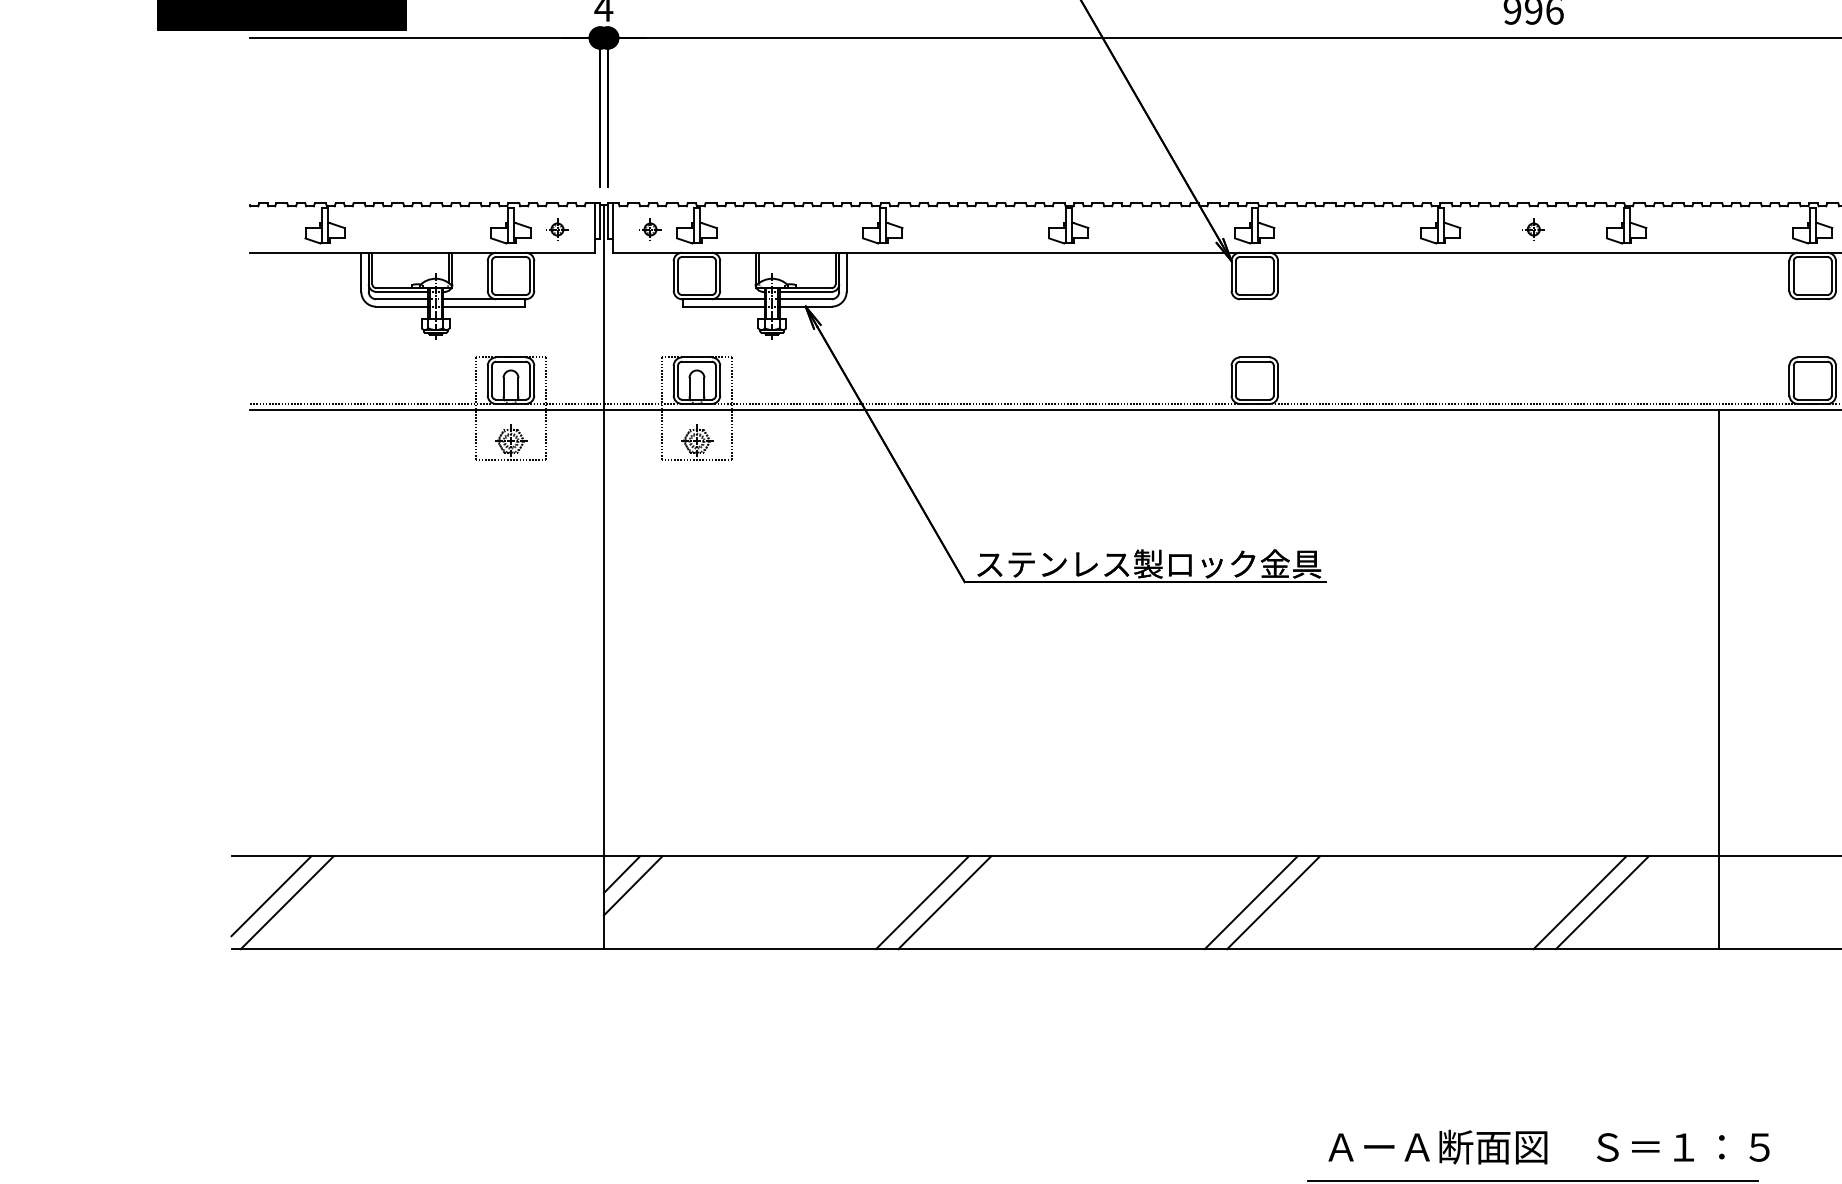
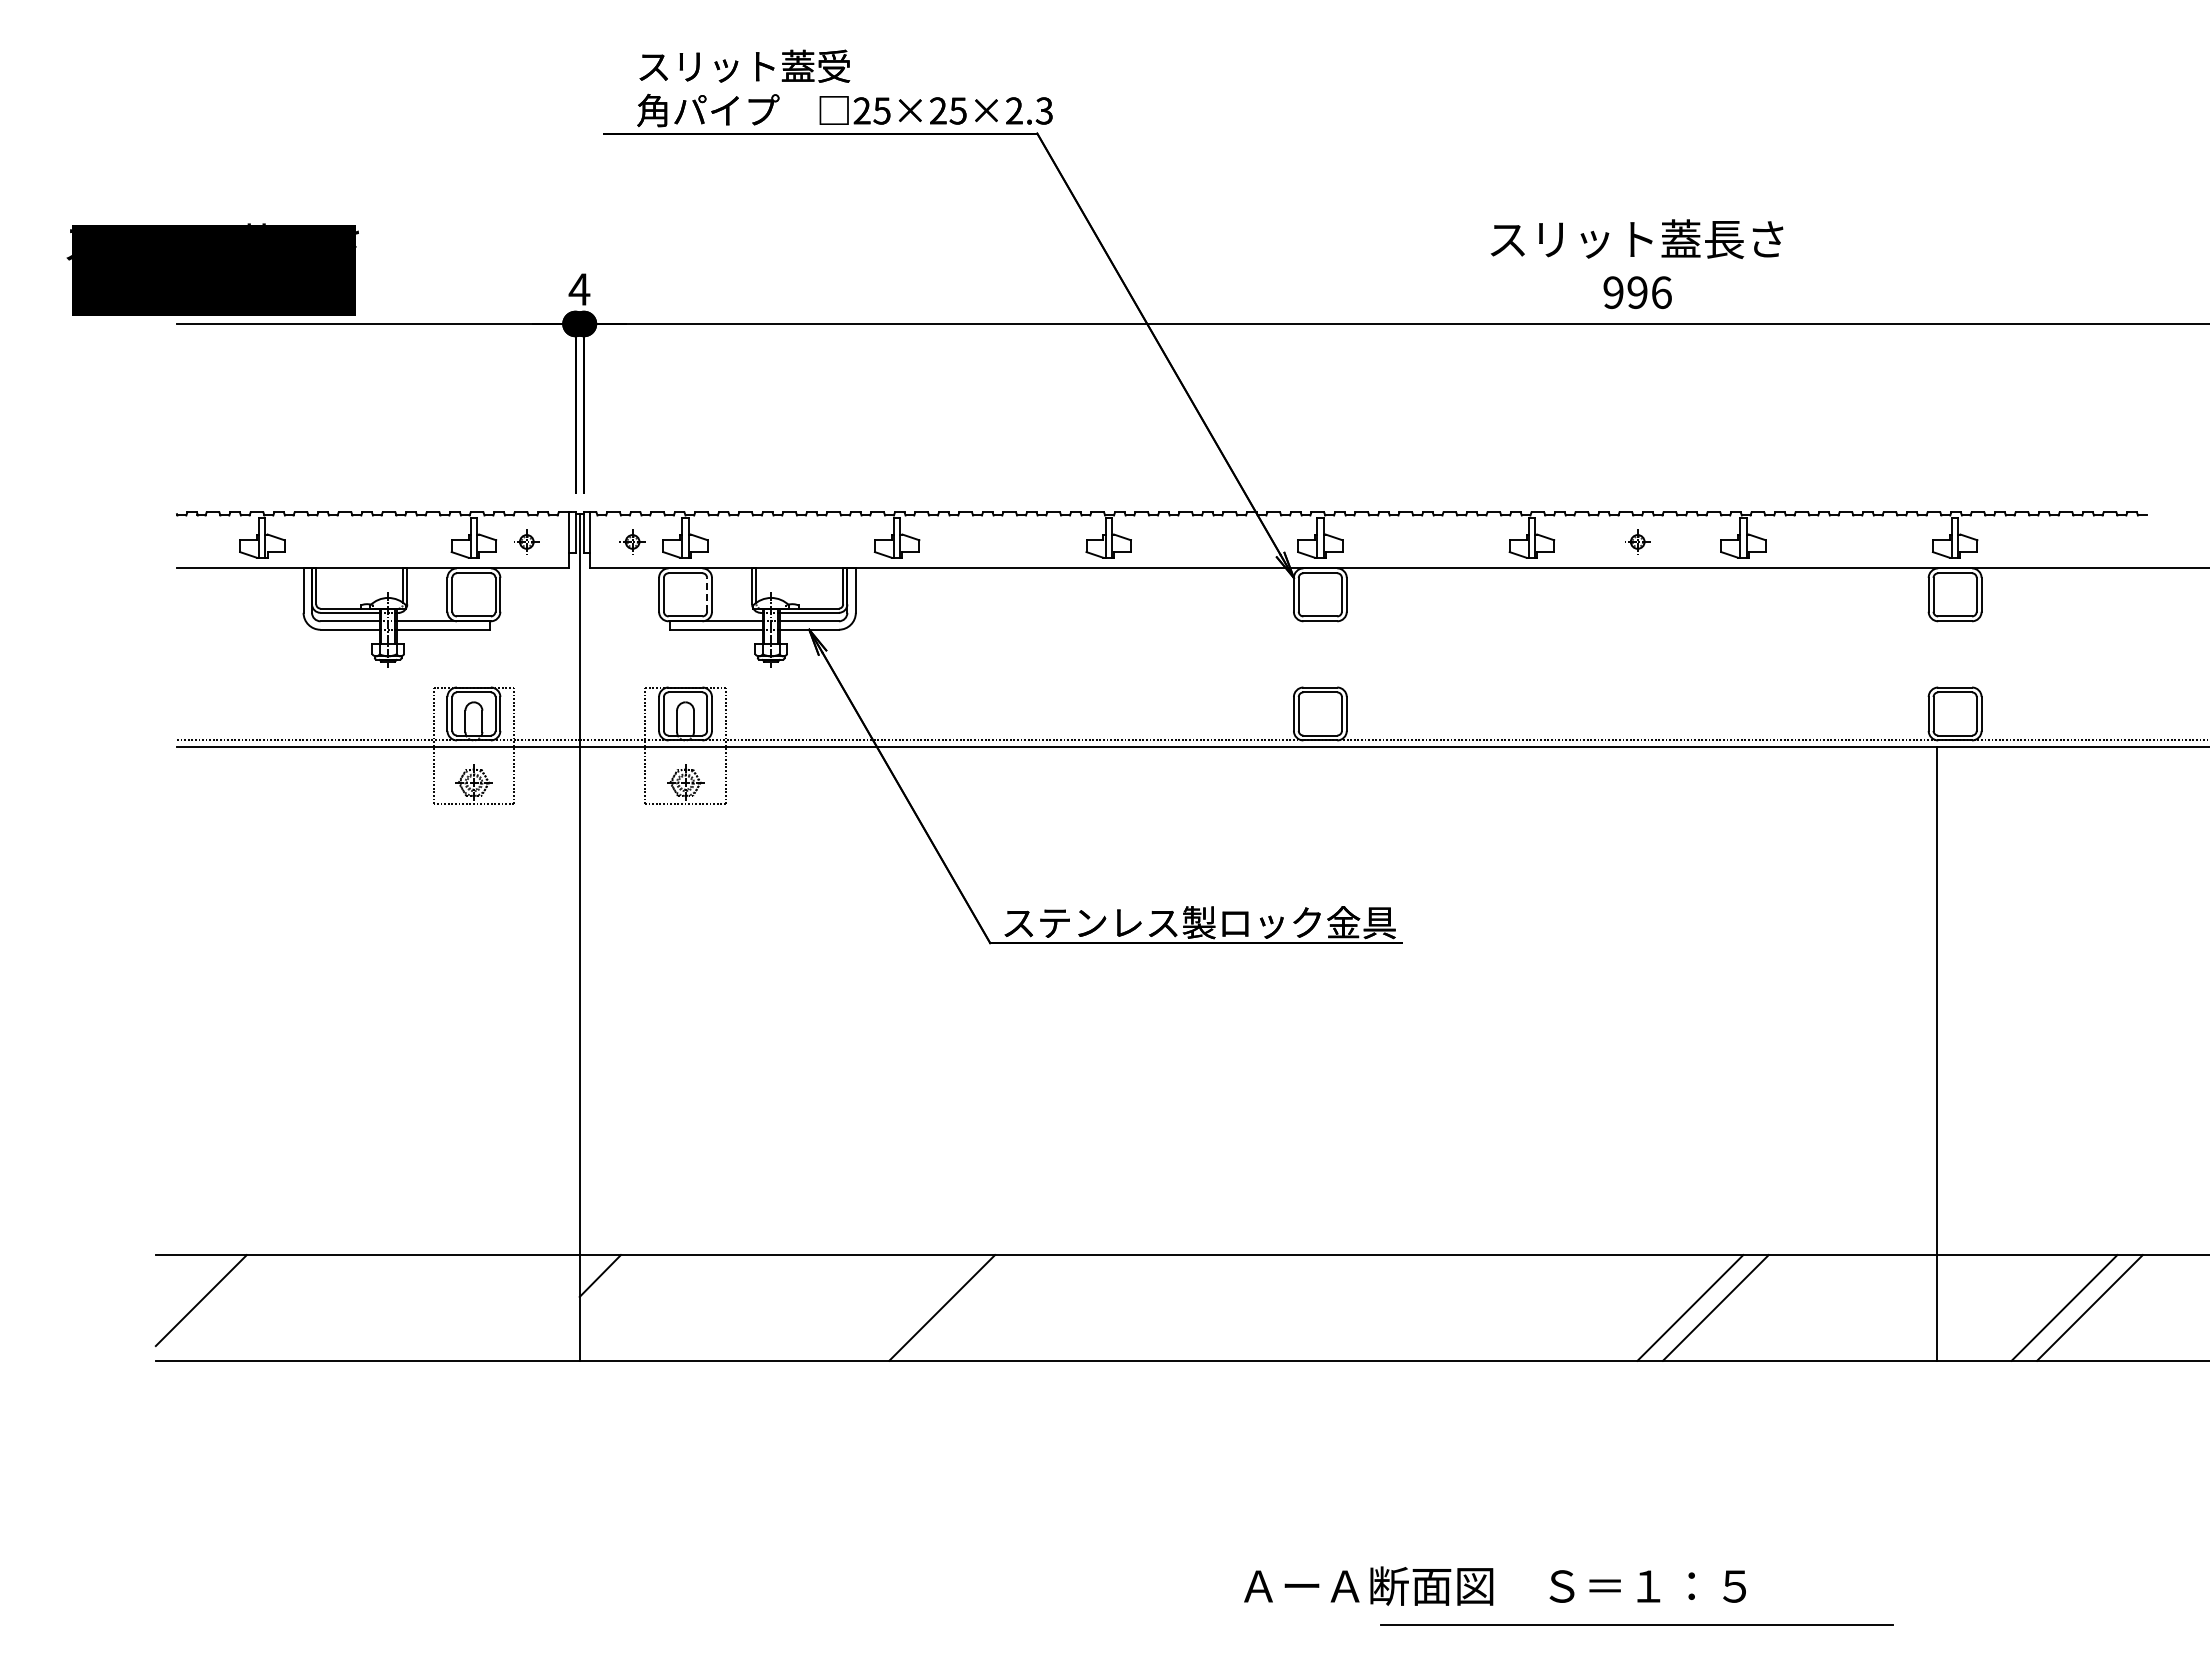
line: (716, 275) -> (707, 594), solid -> dashed
line: (1718, 679) -> (1936, 1053), moved
line: (632, 885) -> (612, 1288), removed
line: (287, 902) -> (219, 1307), removed
line: (944, 902) -> (967, 1307), removed
line: (1251, 902) -> (1316, 1307), removed
line: (1273, 902) -> (1341, 1307), removed
text: (1548, 1146) -> (1494, 1585), moved

